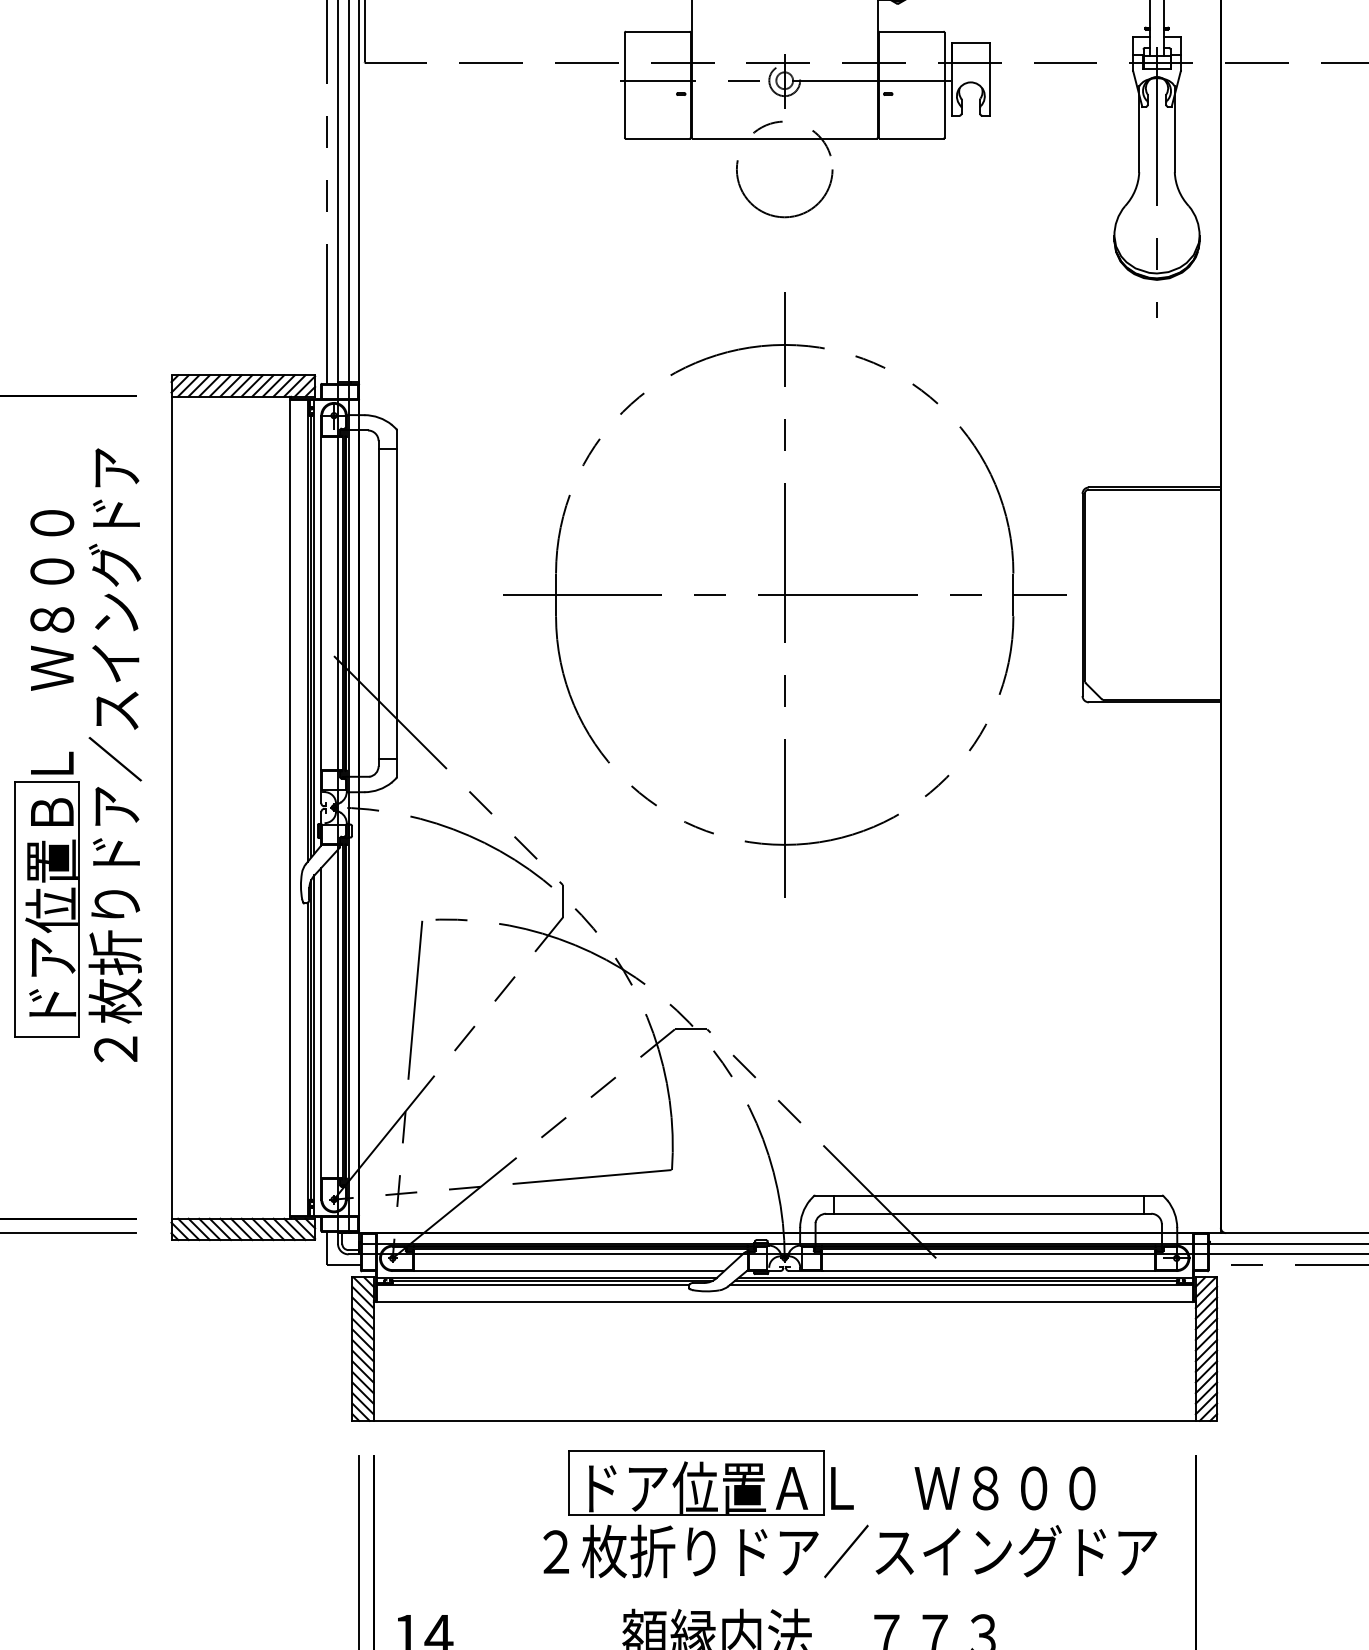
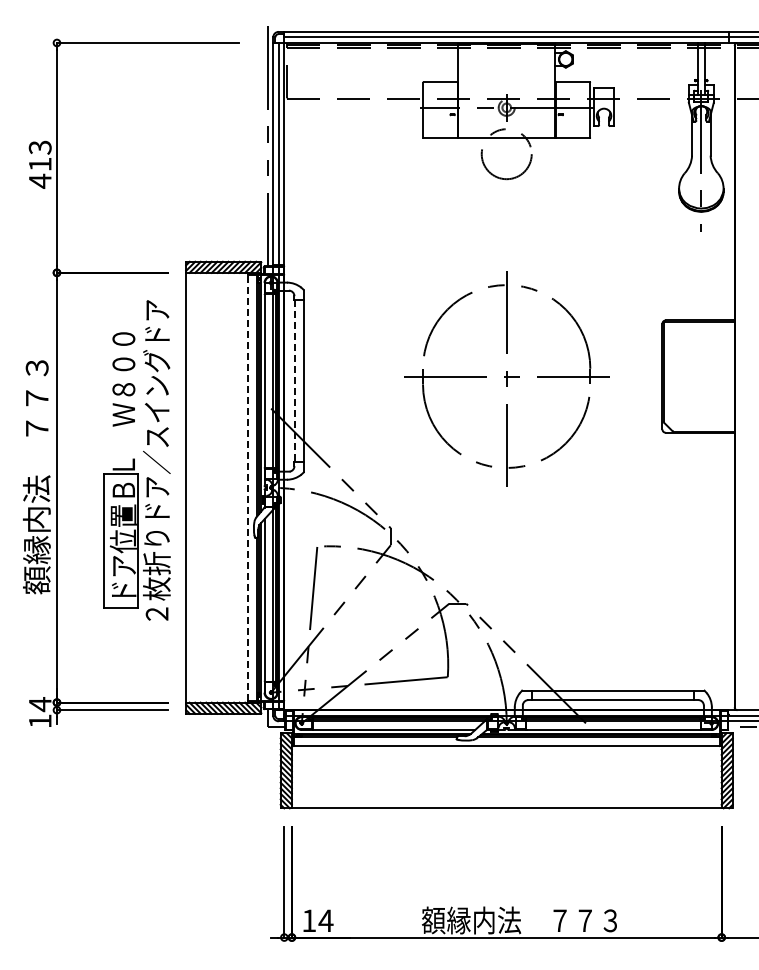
part: (784, 594) -> (506, 376), size x0.7
line: (378, 604) -> (294, 381), solid -> dashed
line: (290, 807) -> (248, 487), solid -> dashed
part: (849, 1513) -> (540, 856), removed

